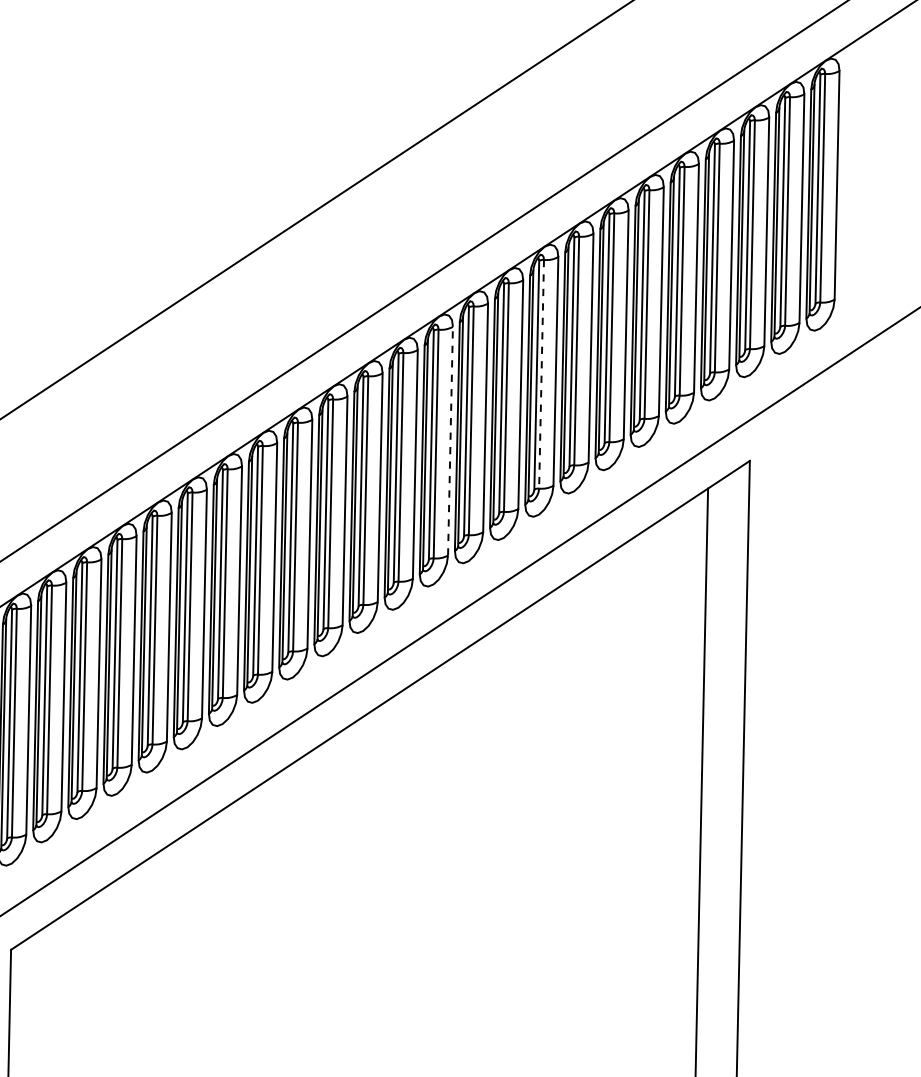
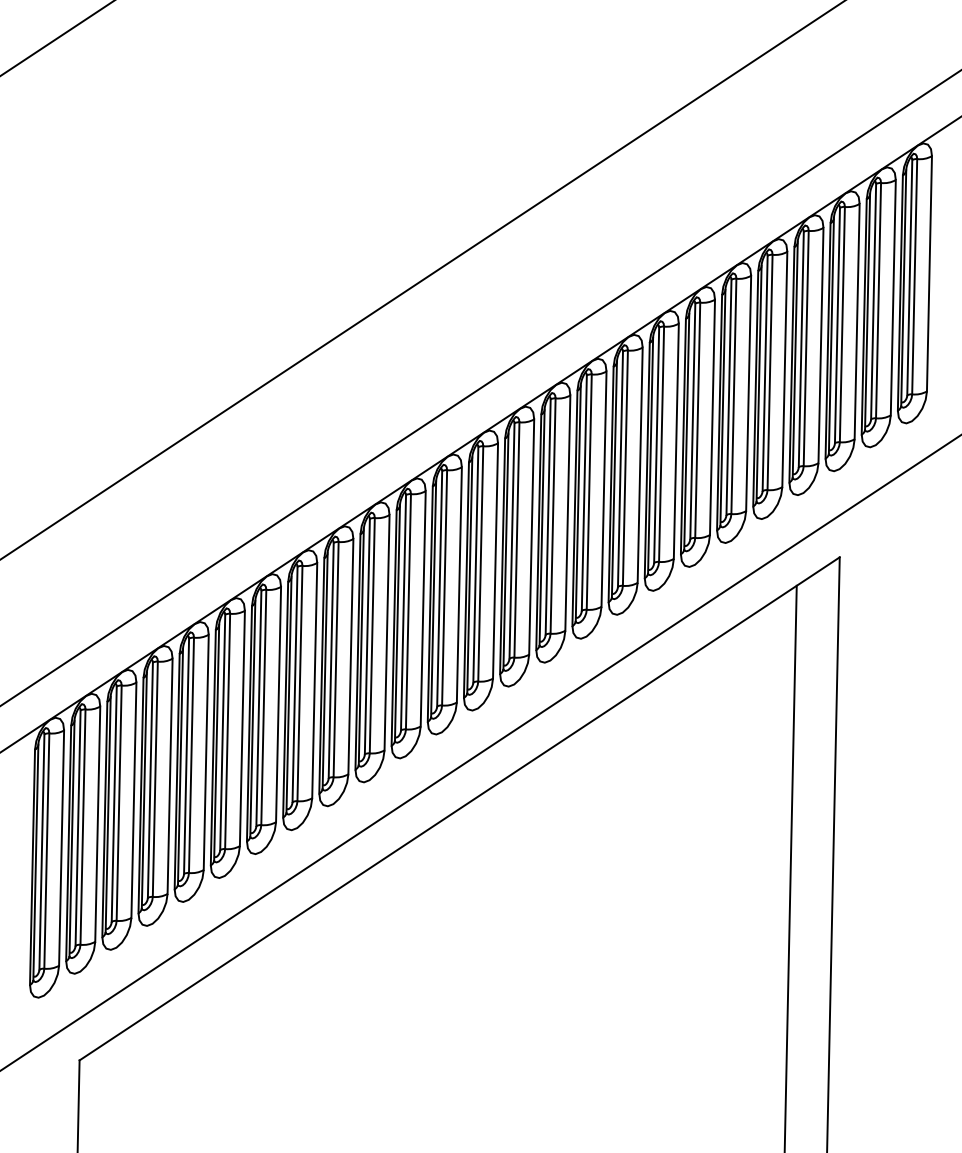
line: (541, 374) -> (625, 468), dashed -> solid
line: (450, 441) -> (531, 537), dashed -> solid

